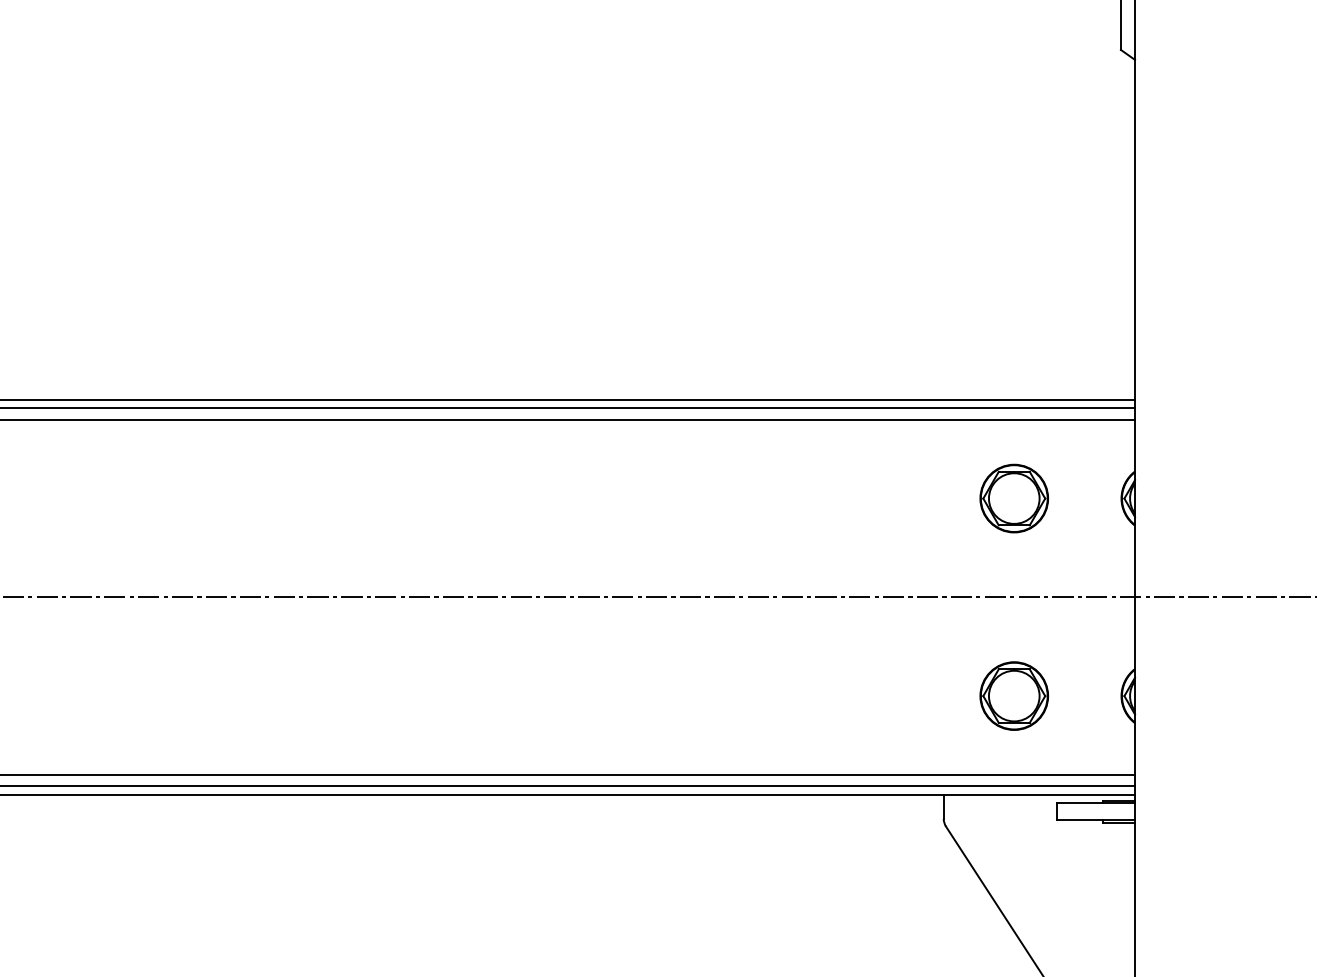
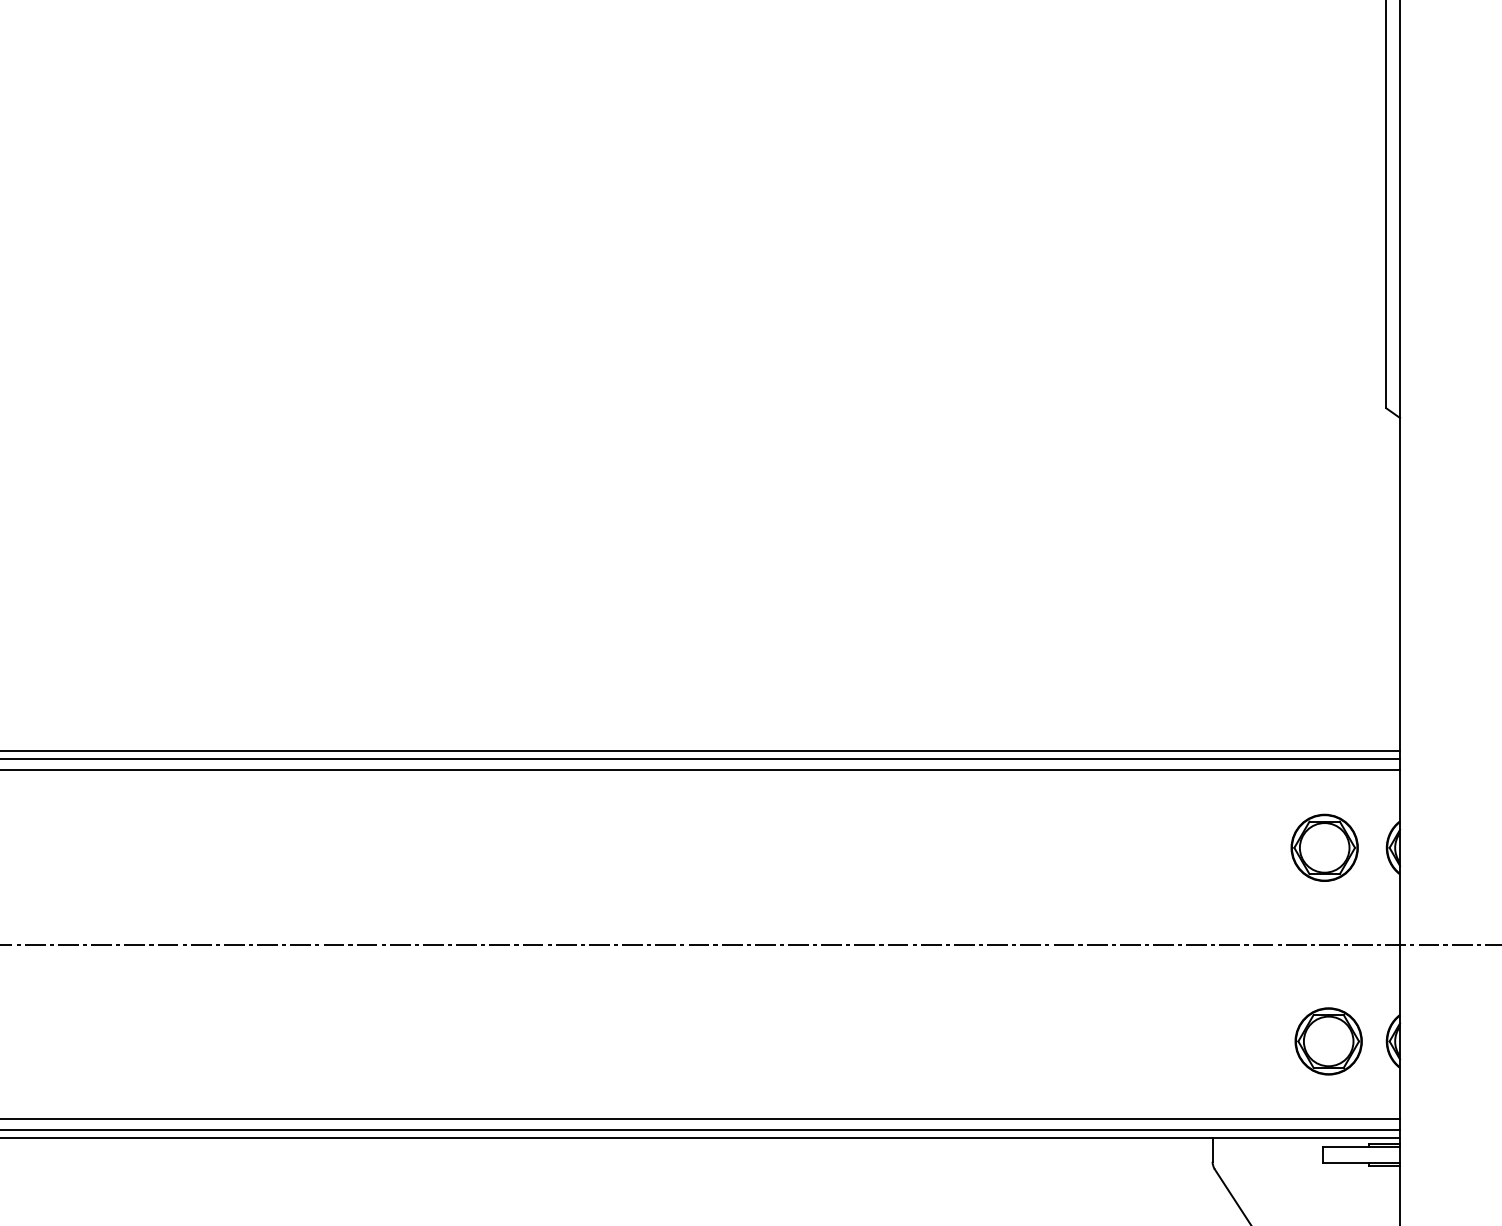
part: (1014, 498) -> (1324, 847), moved
part: (1014, 696) -> (1328, 1041), moved

